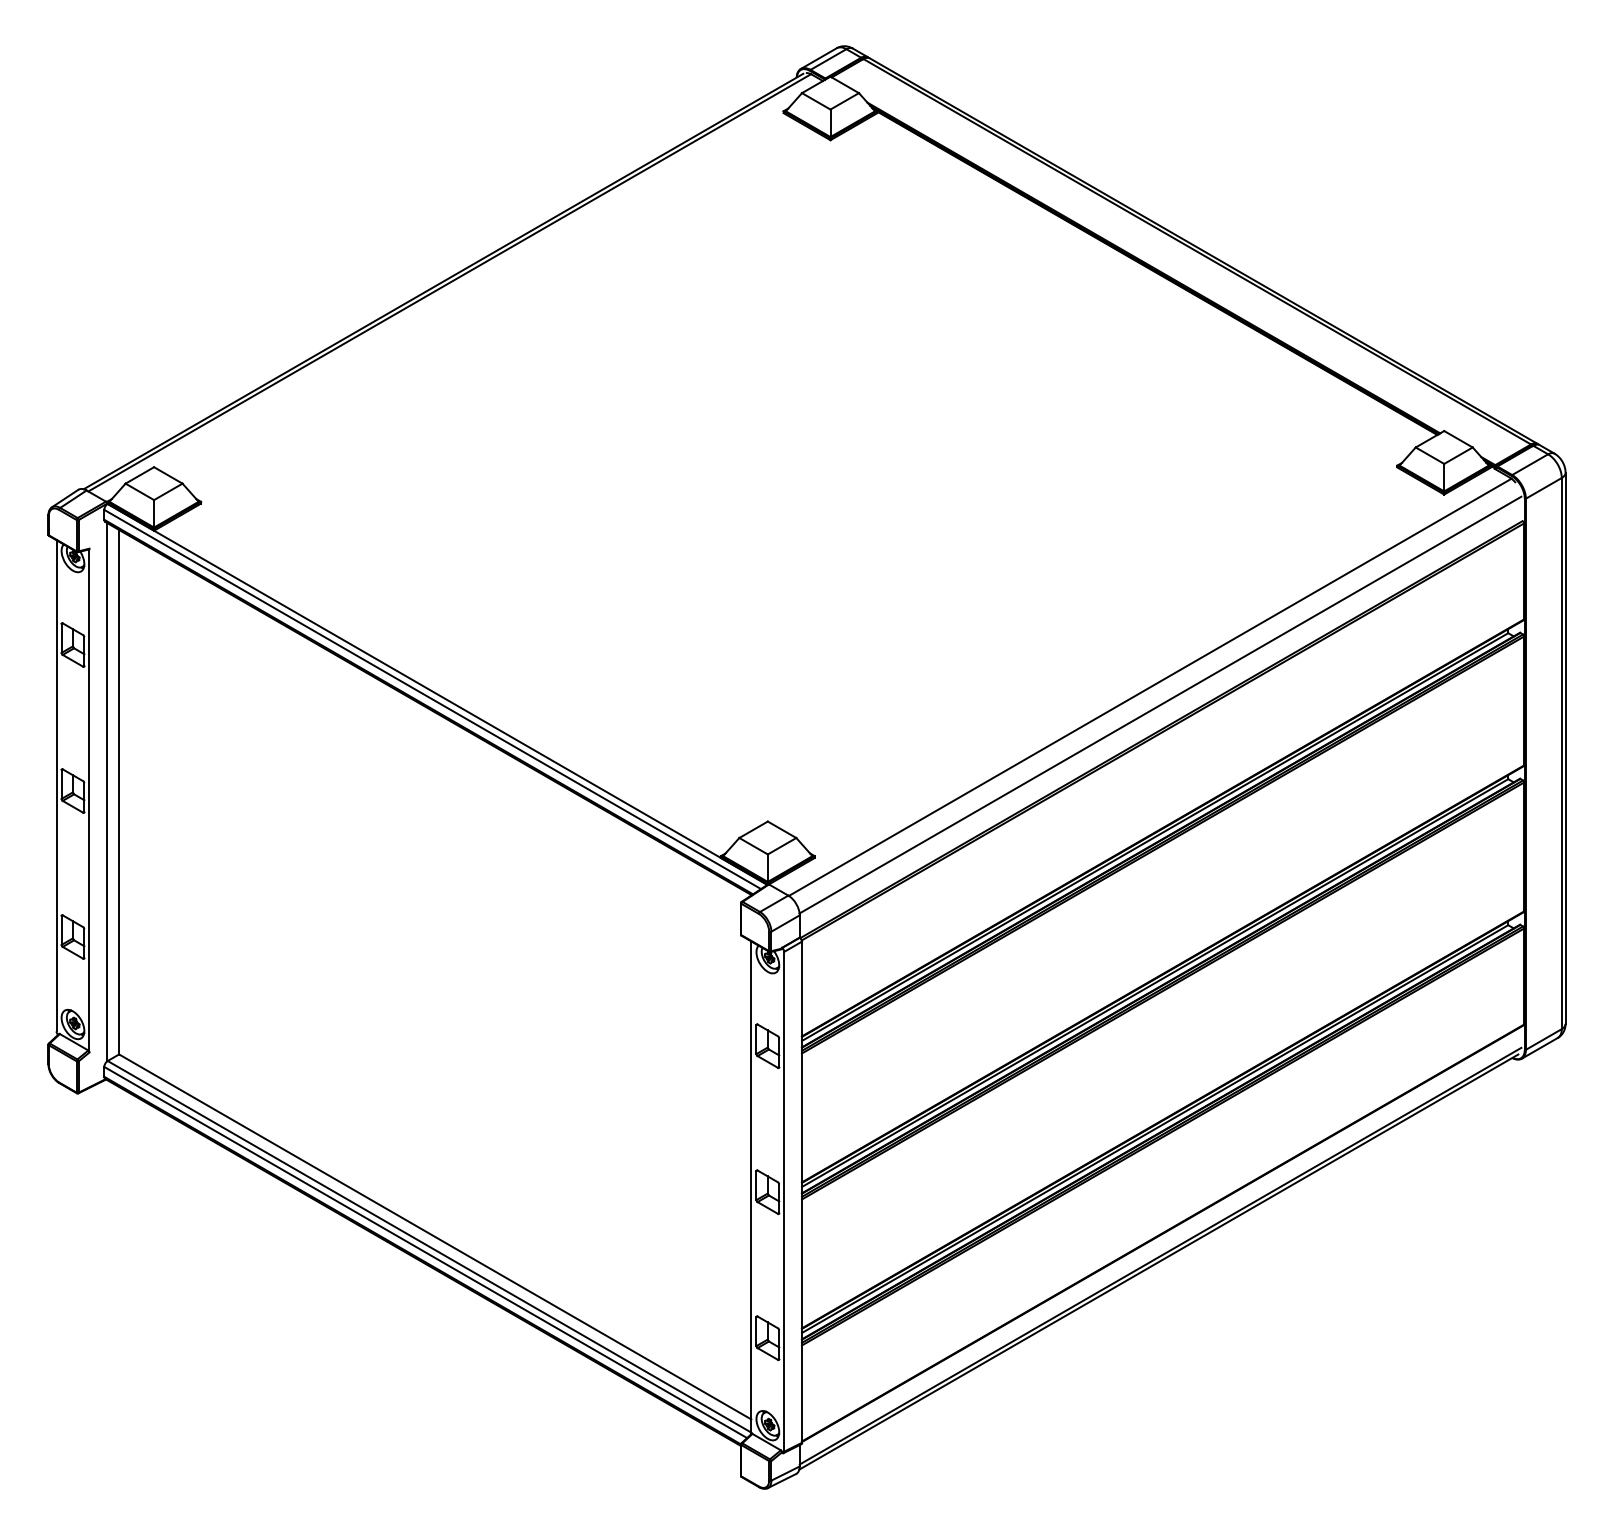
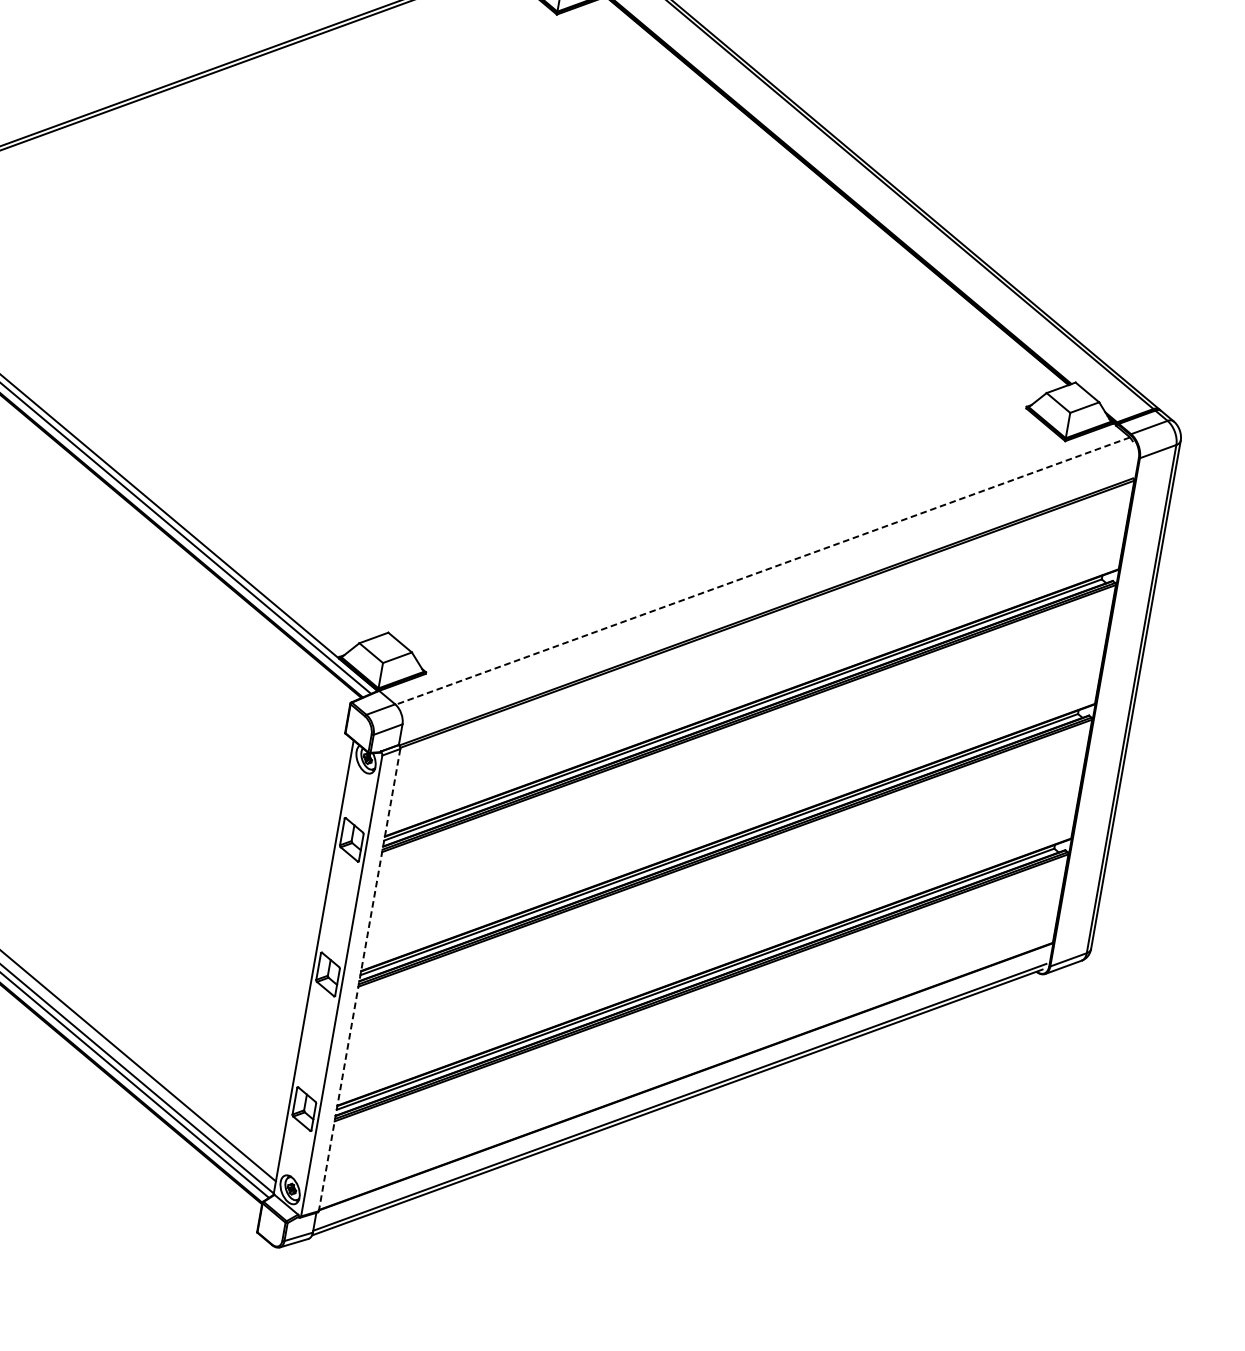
line: (1149, 687) -> (762, 571), solid -> dashed
line: (1160, 704) -> (769, 588), removed
line: (802, 1192) -> (360, 980), solid -> dashed

